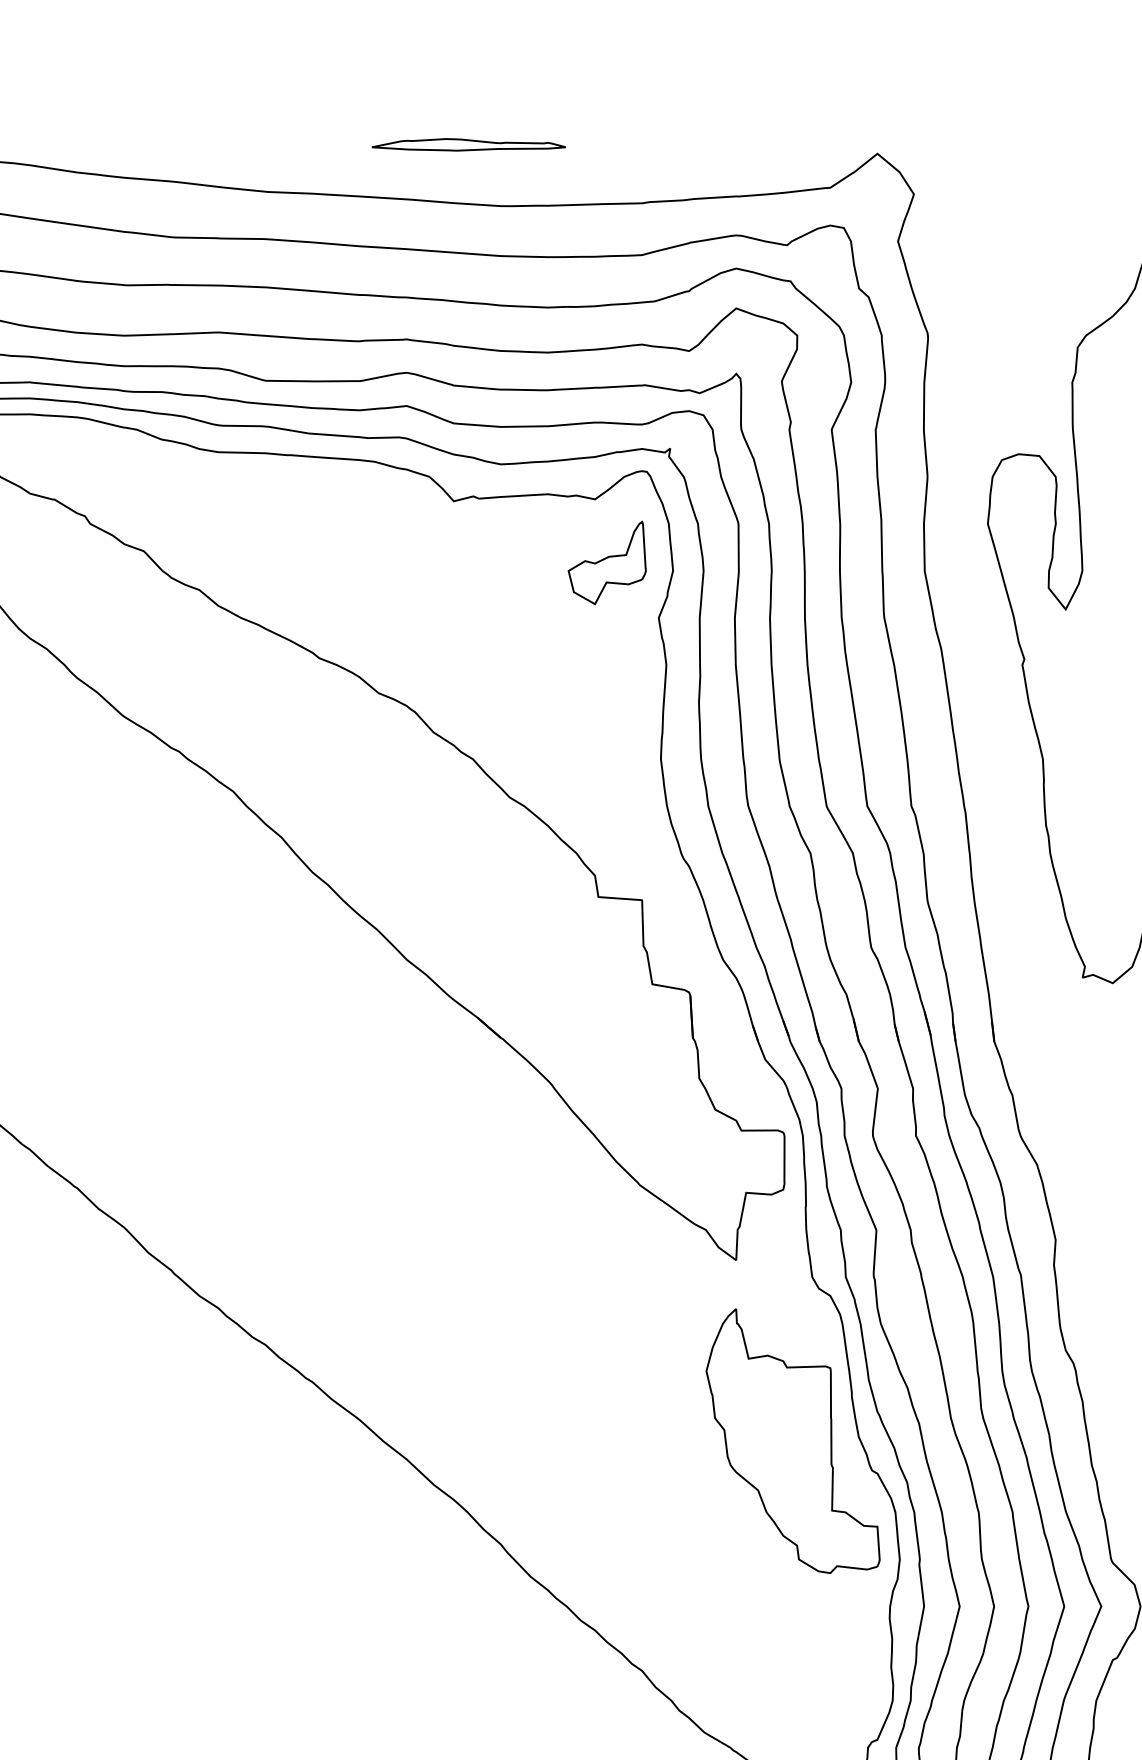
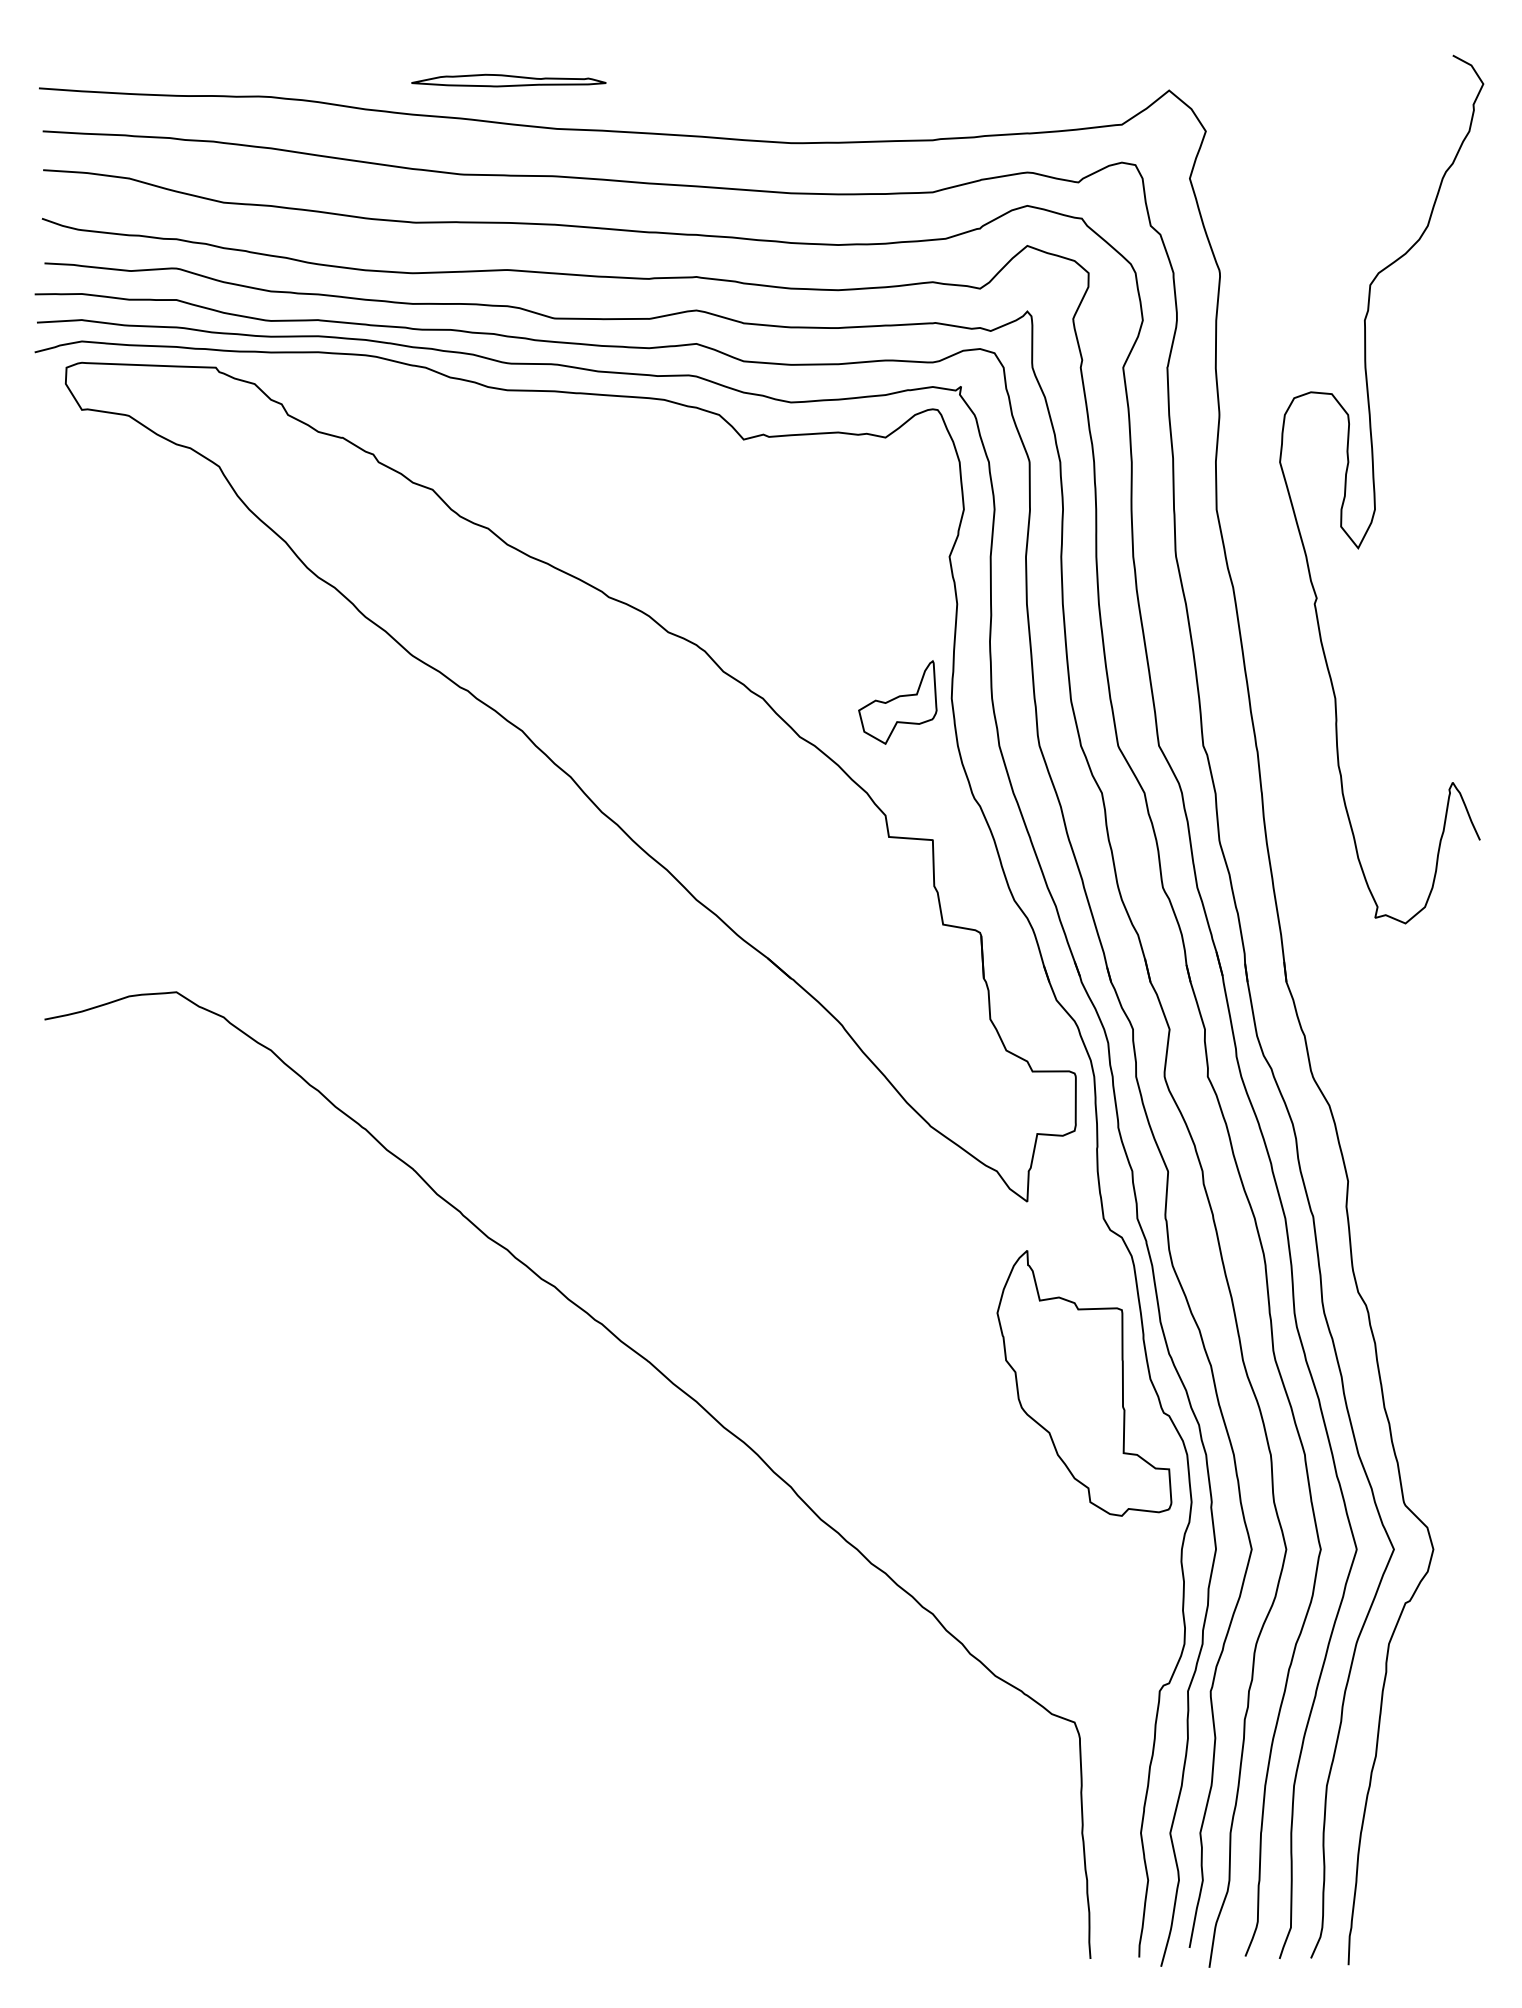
part: (468, 144) -> (508, 80), moved
part: (606, 562) -> (897, 702), moved

